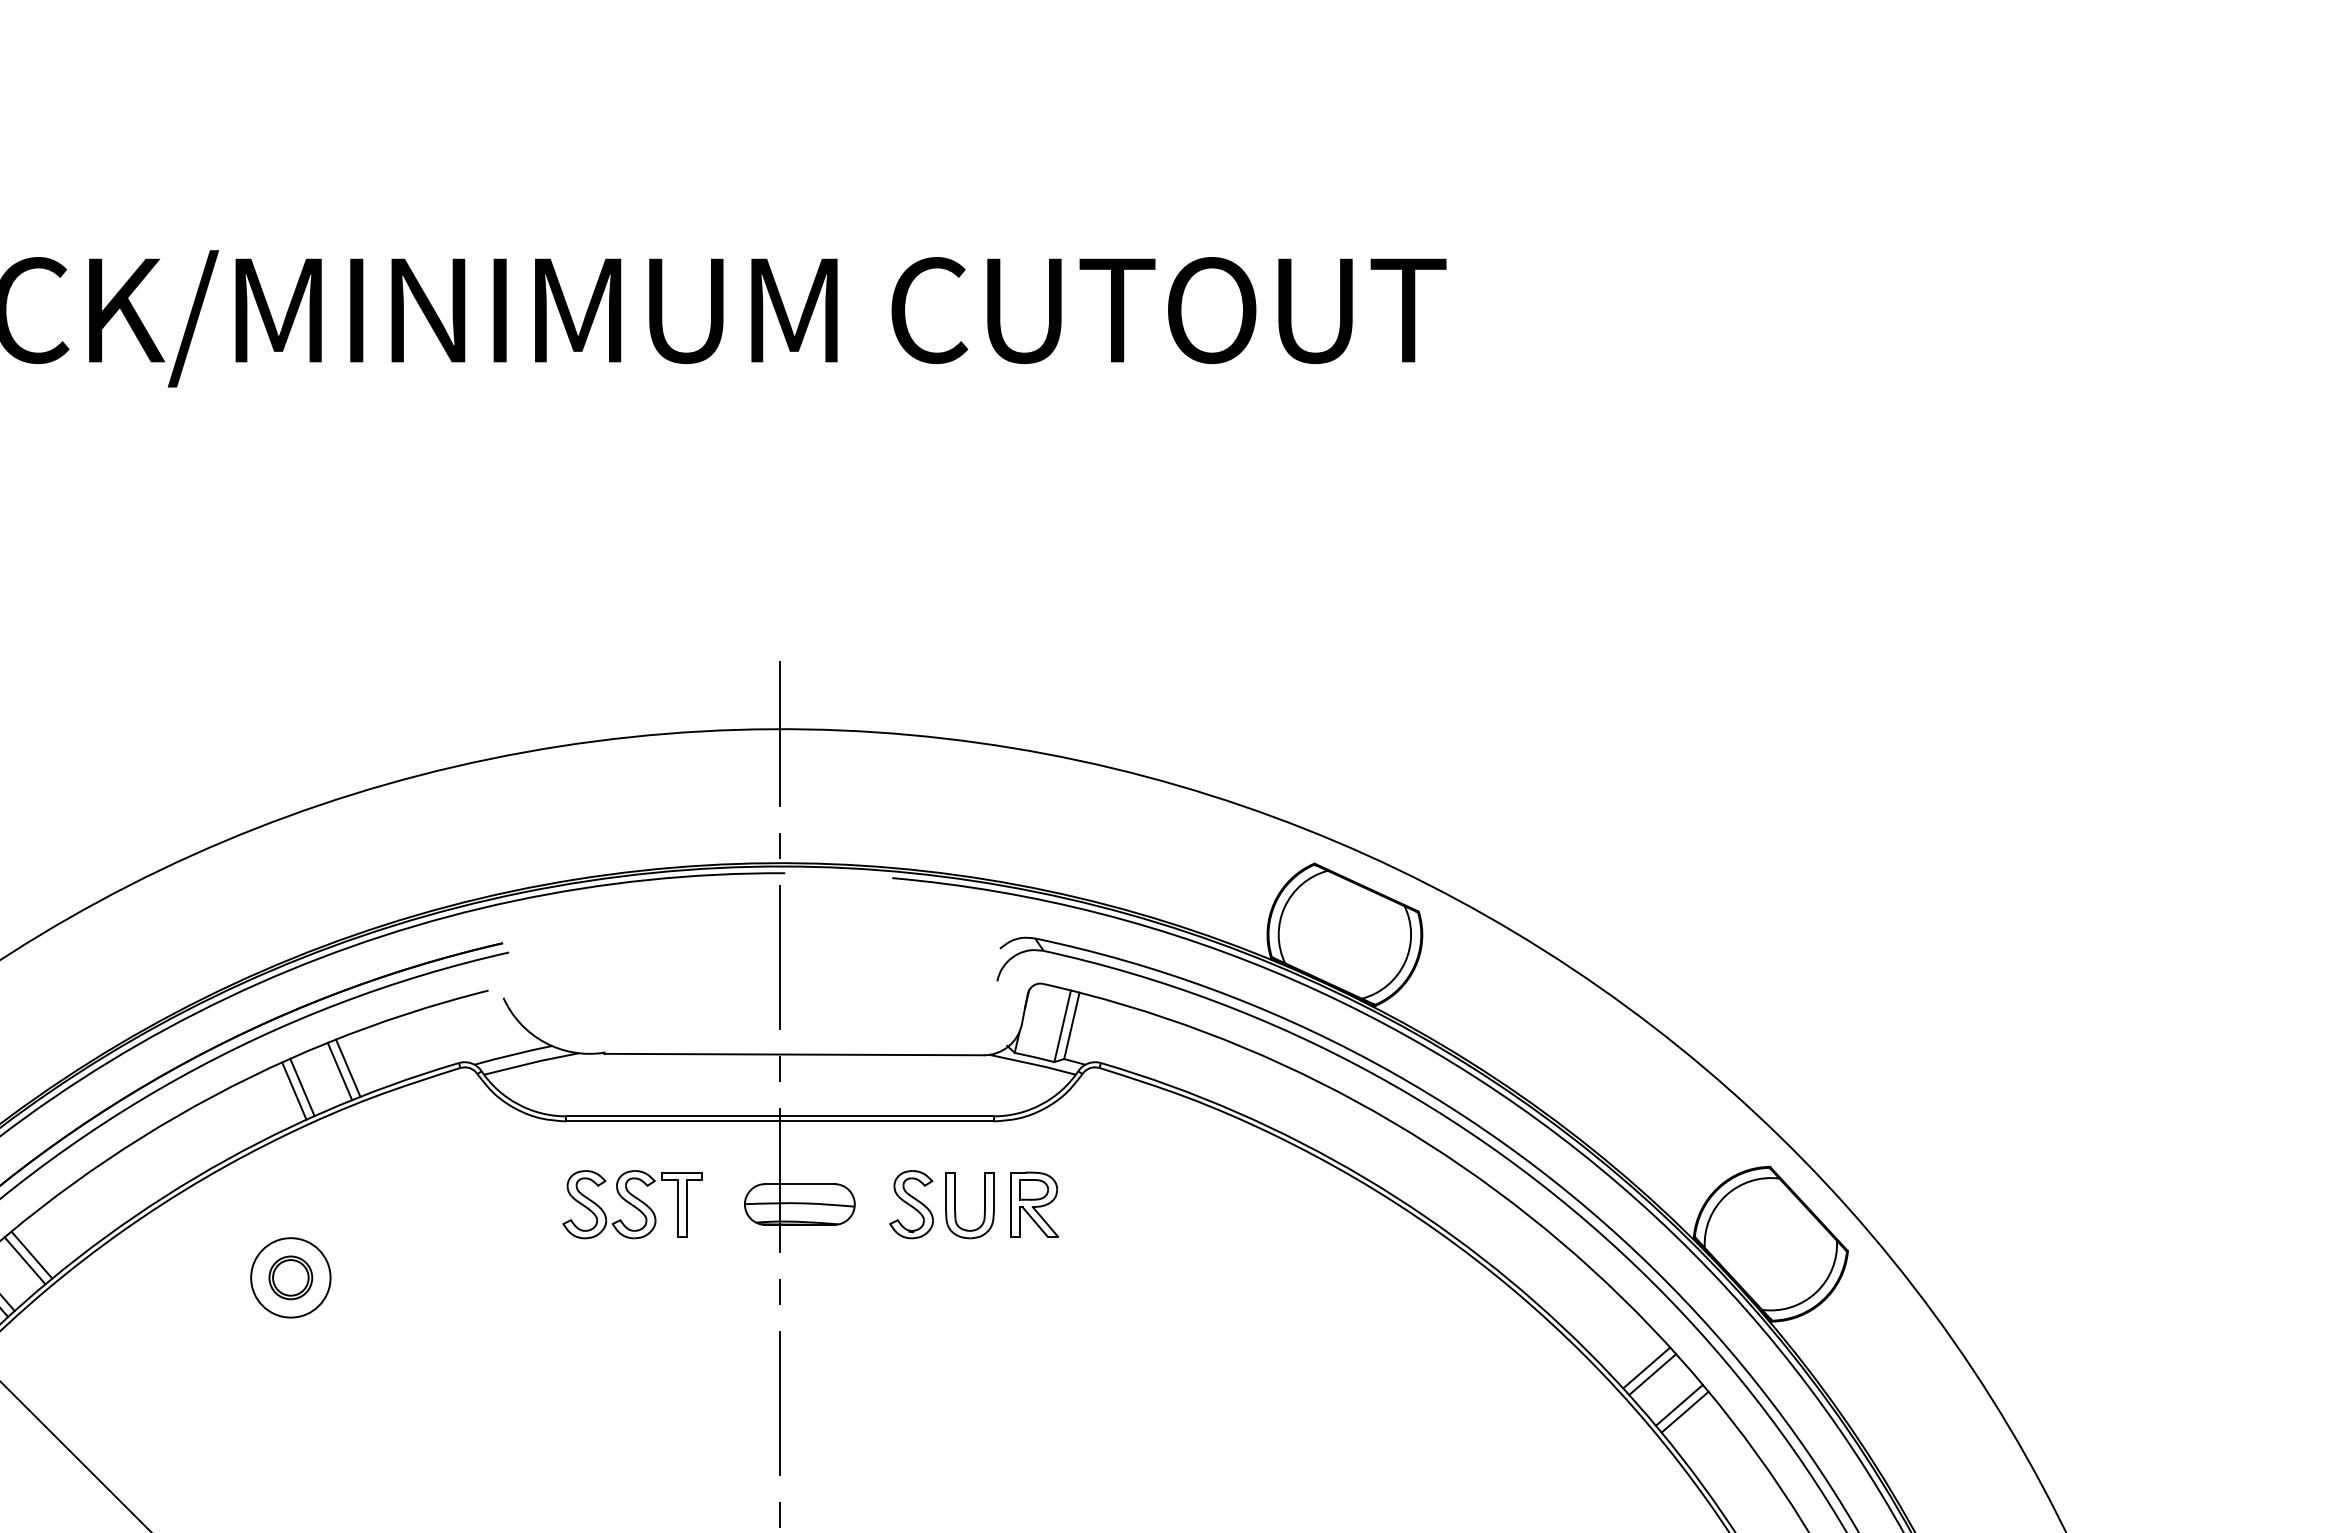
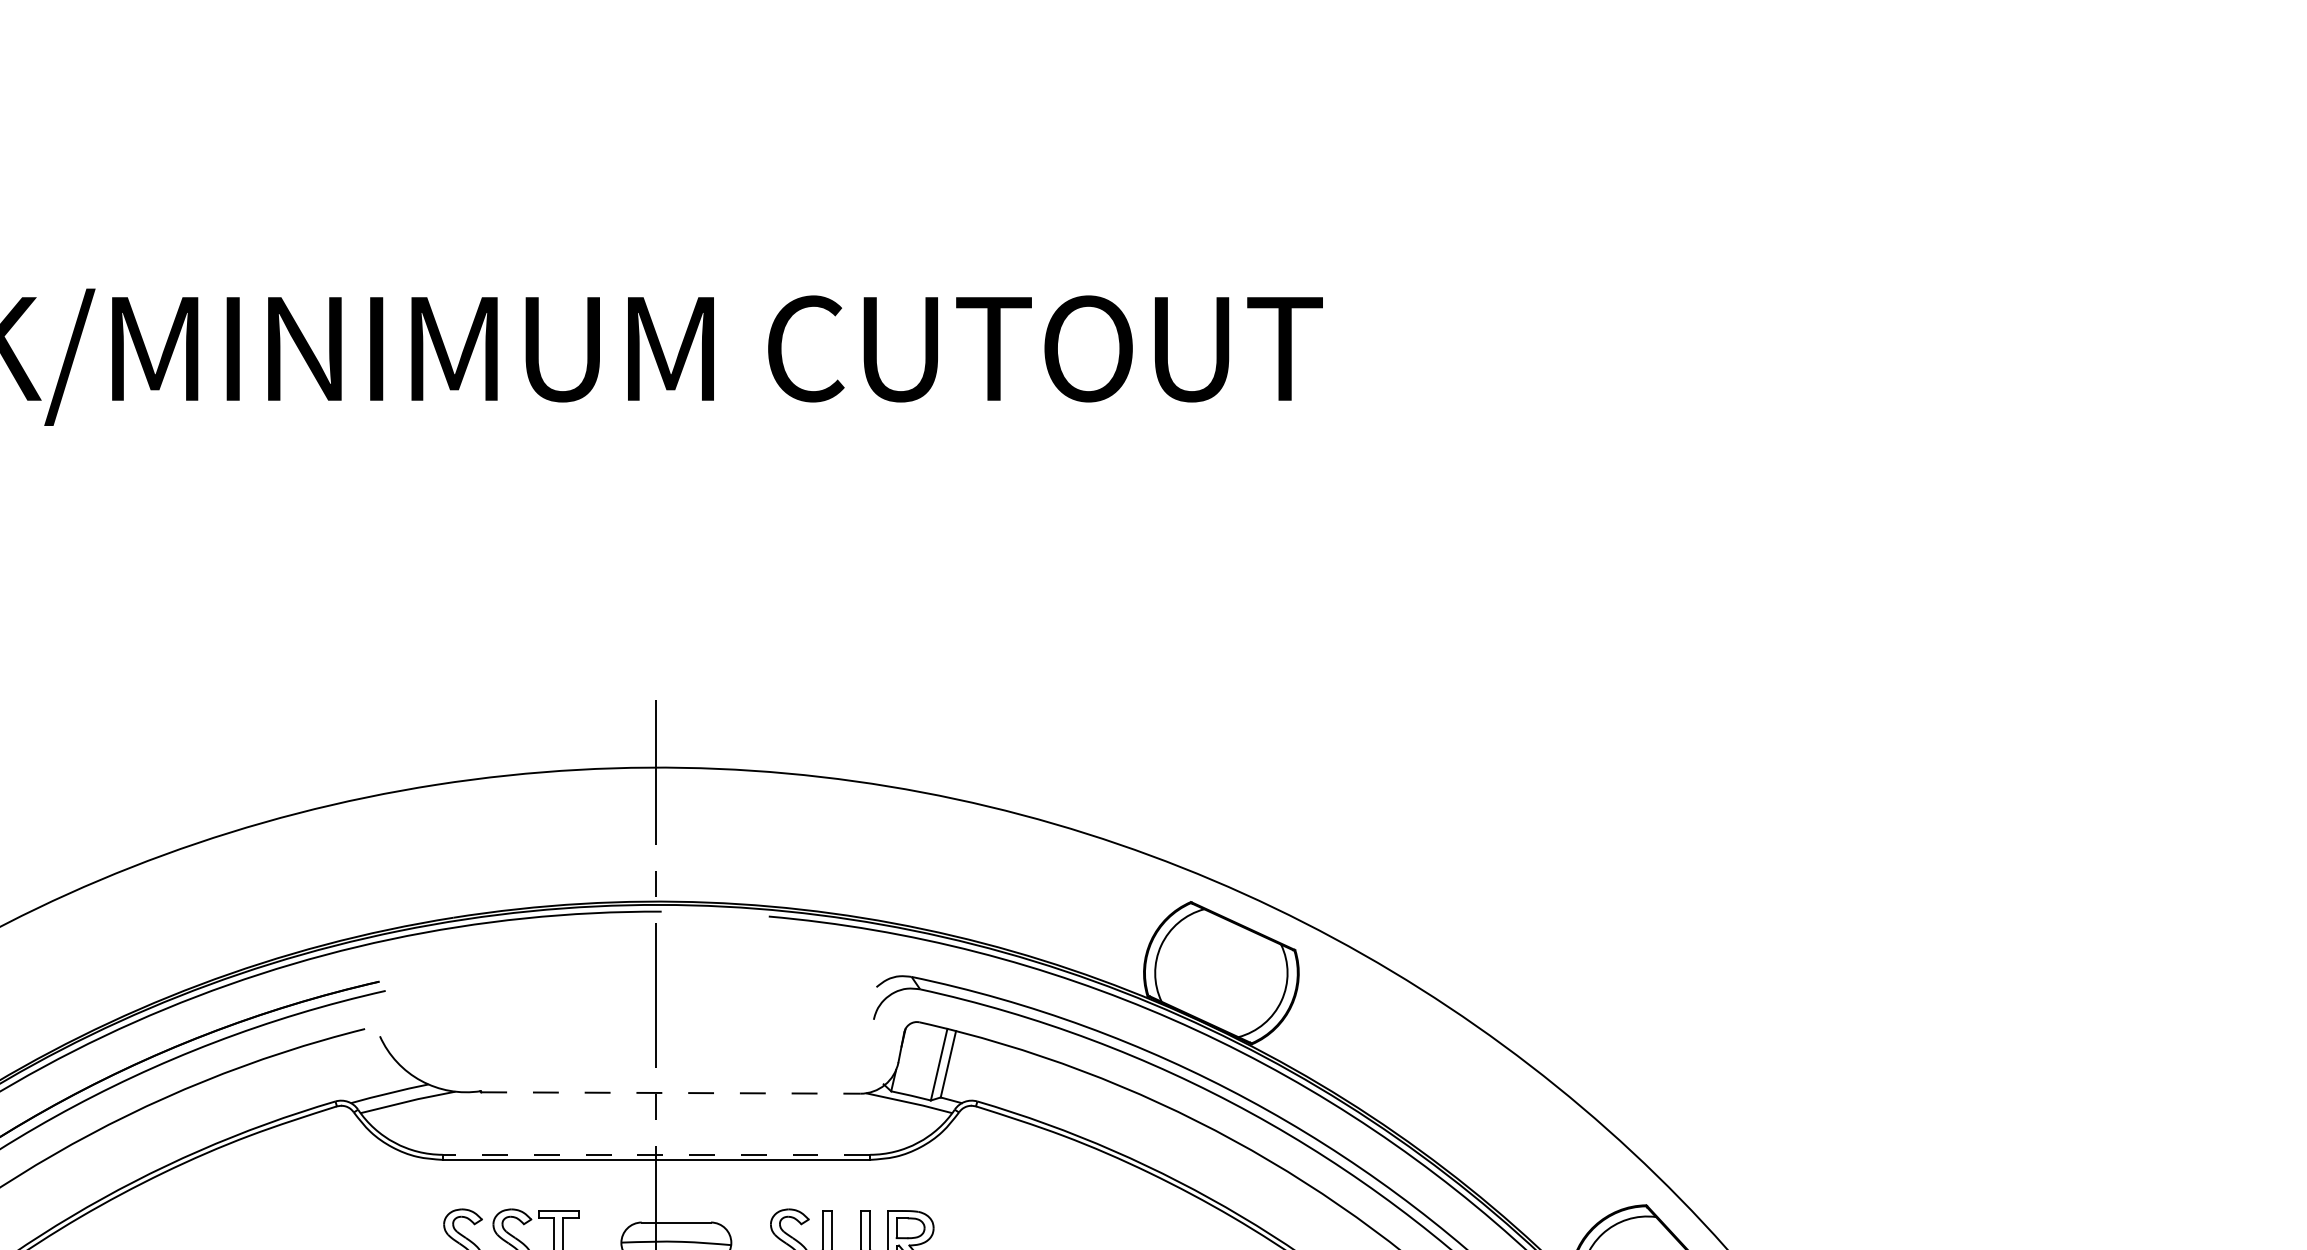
line: (794, 1054) -> (670, 1092), solid -> dashed
line: (348, 1067) -> (224, 1105), removed
line: (339, 1071) -> (215, 1109), removed
line: (302, 1087) -> (178, 1125), removed
line: (294, 1090) -> (170, 1128), removed
line: (779, 1116) -> (655, 1154), solid -> dashed

